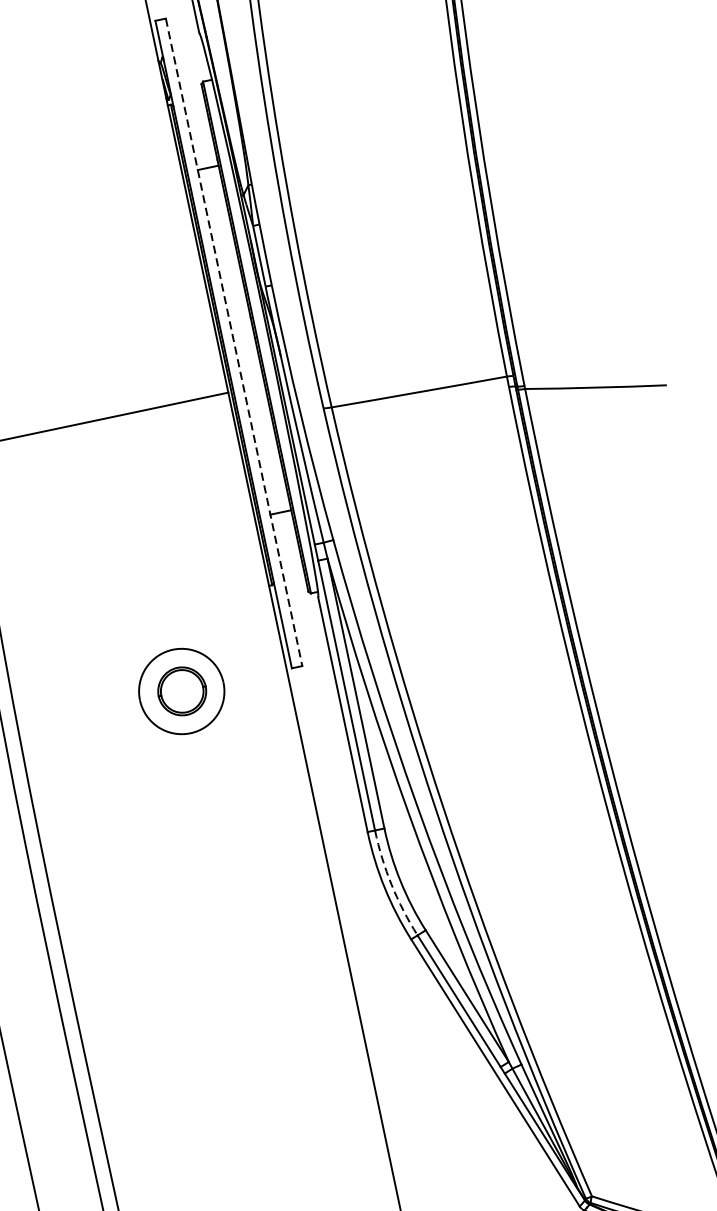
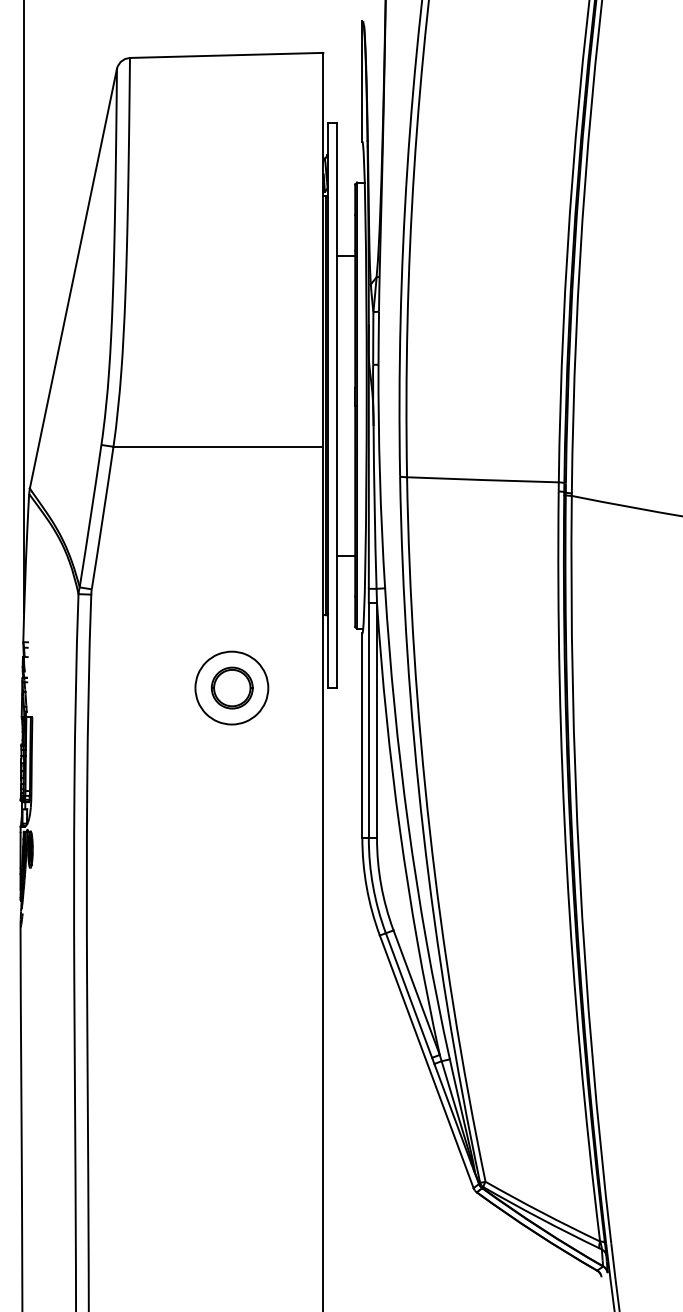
line: (234, 343) -> (337, 406), dashed -> solid
arc: (392, 884) -> (373, 886), dashed -> solid

